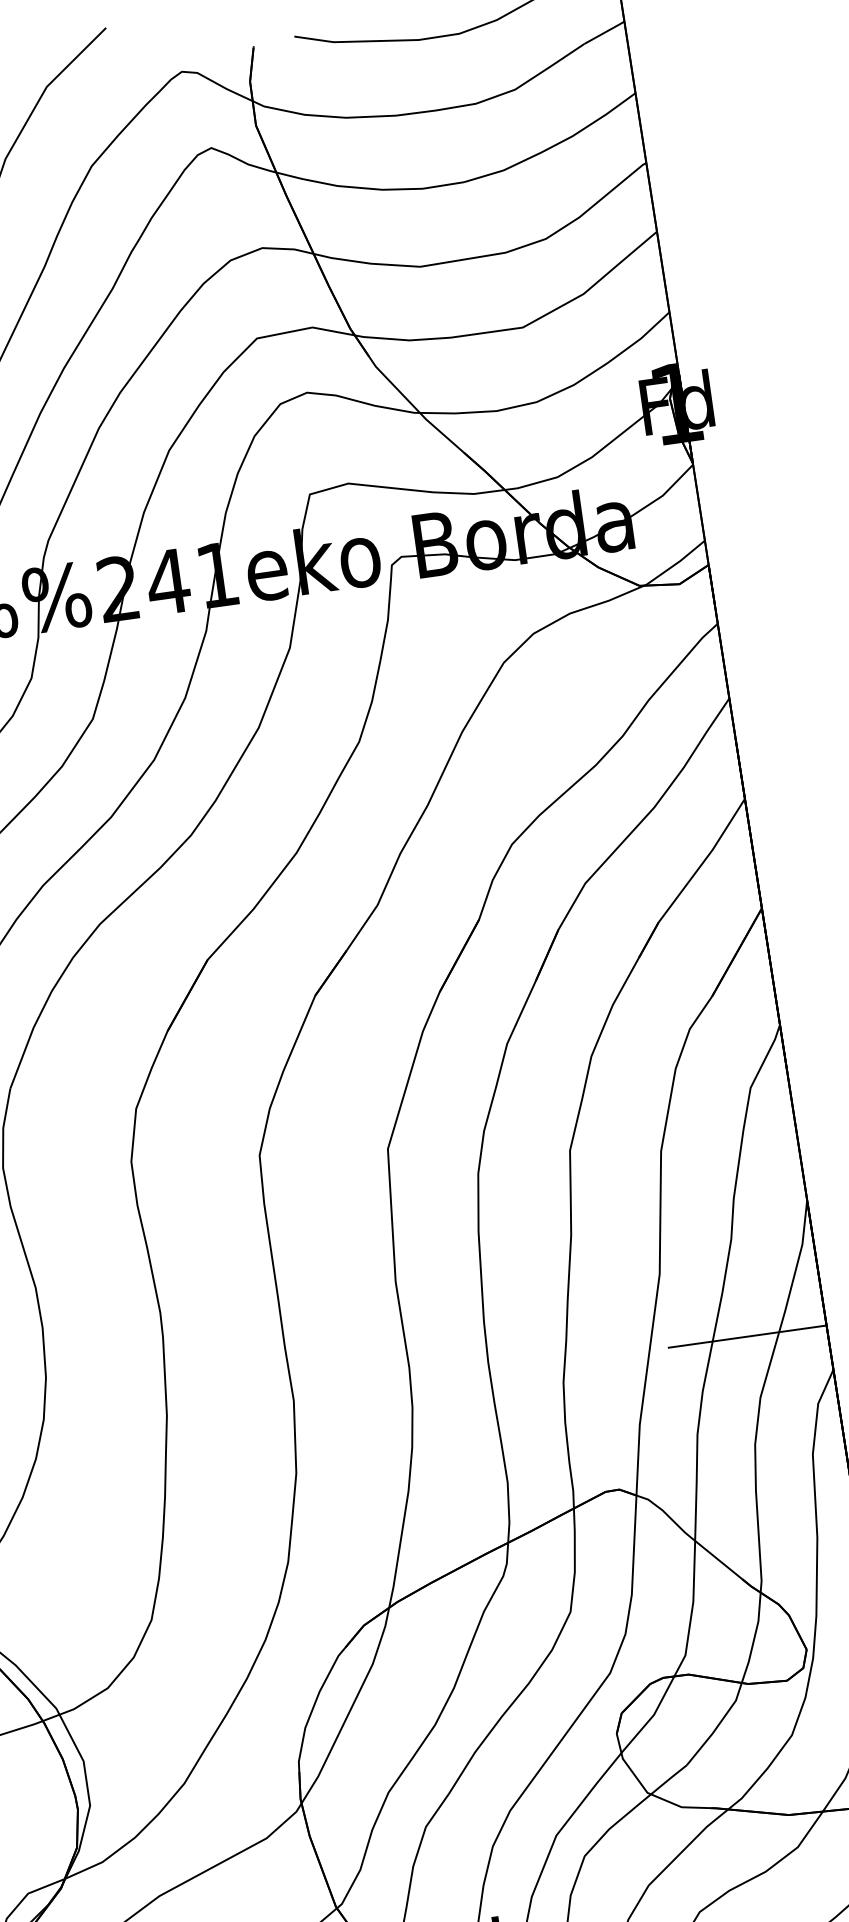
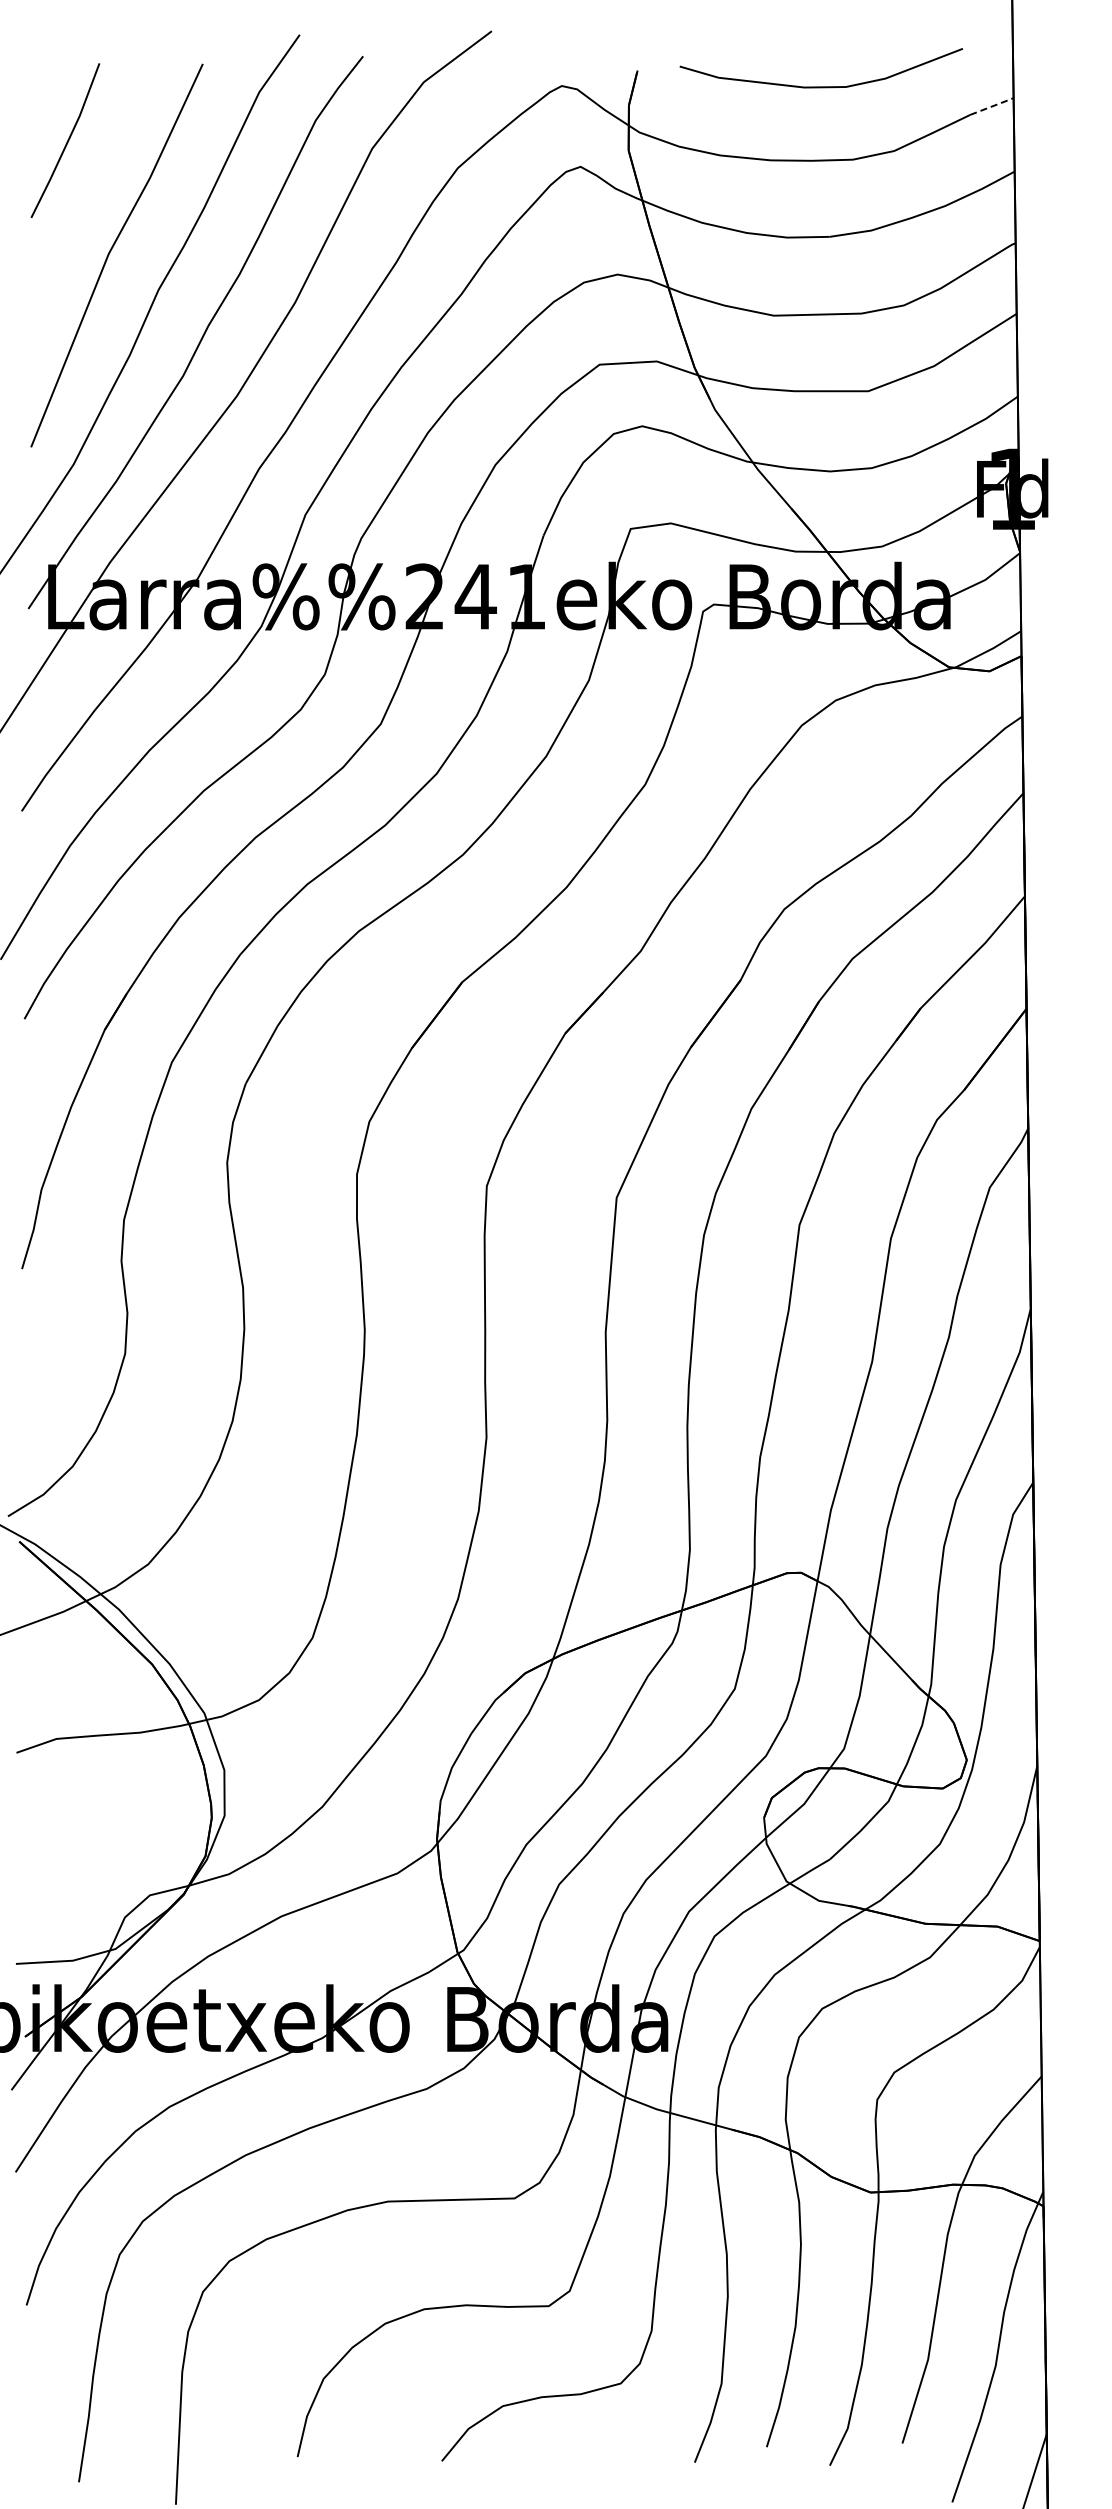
line: (604, 32) -> (992, 106), solid -> dashed
line: (747, 1336) -> (951, 1437), removed

